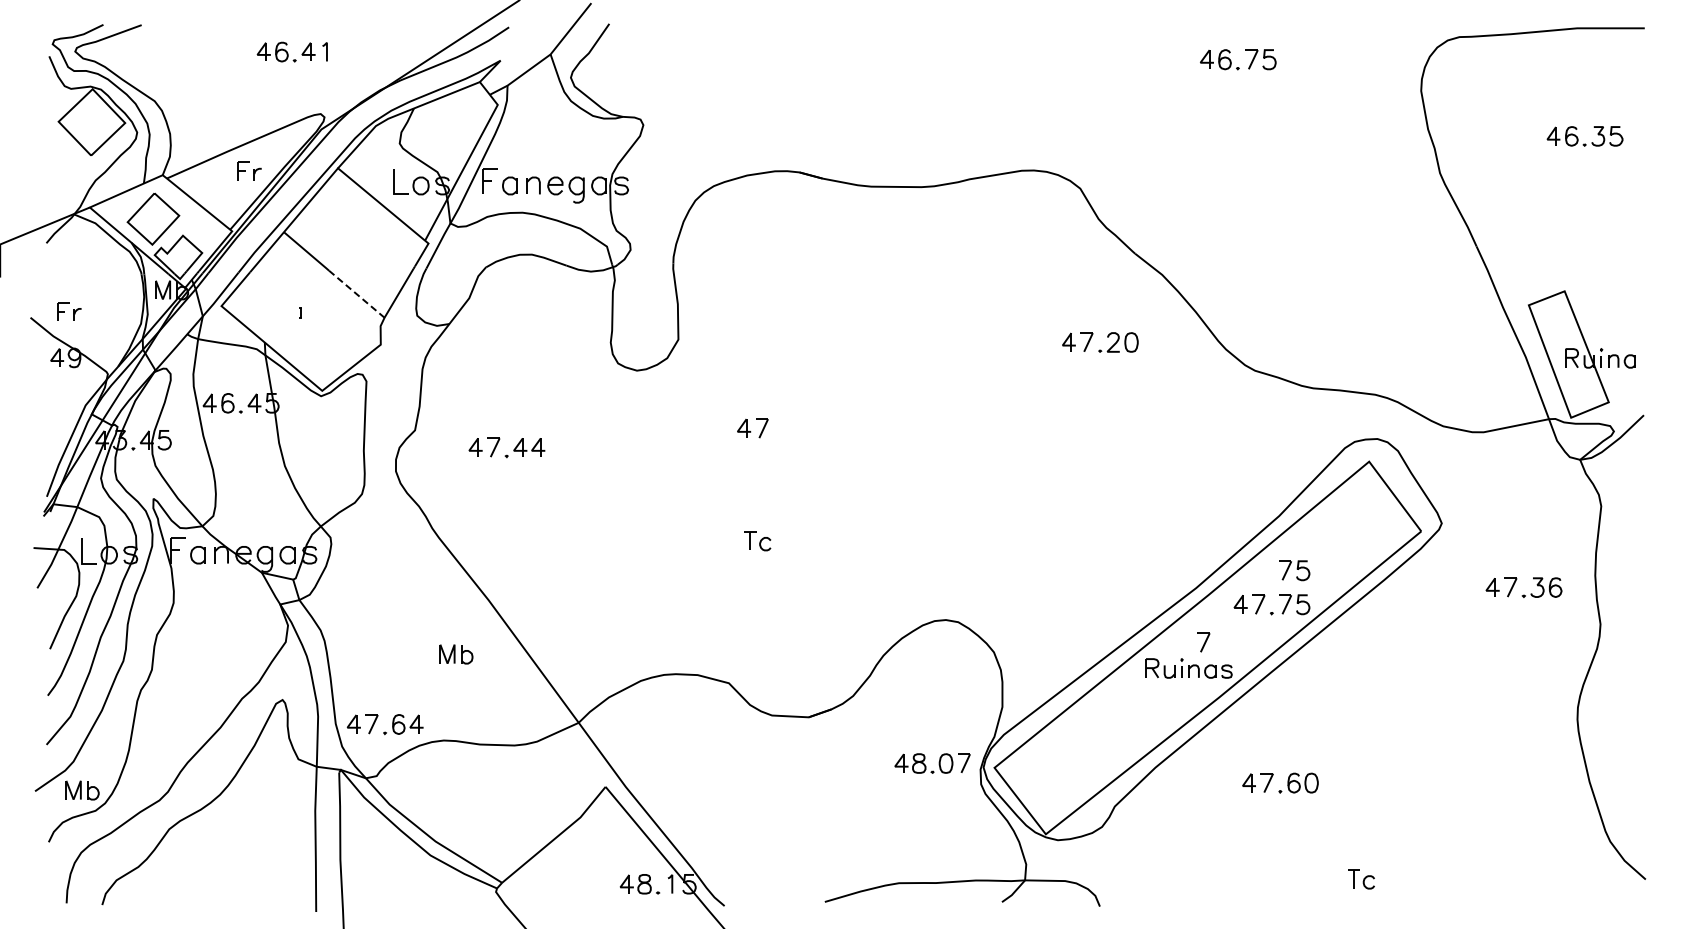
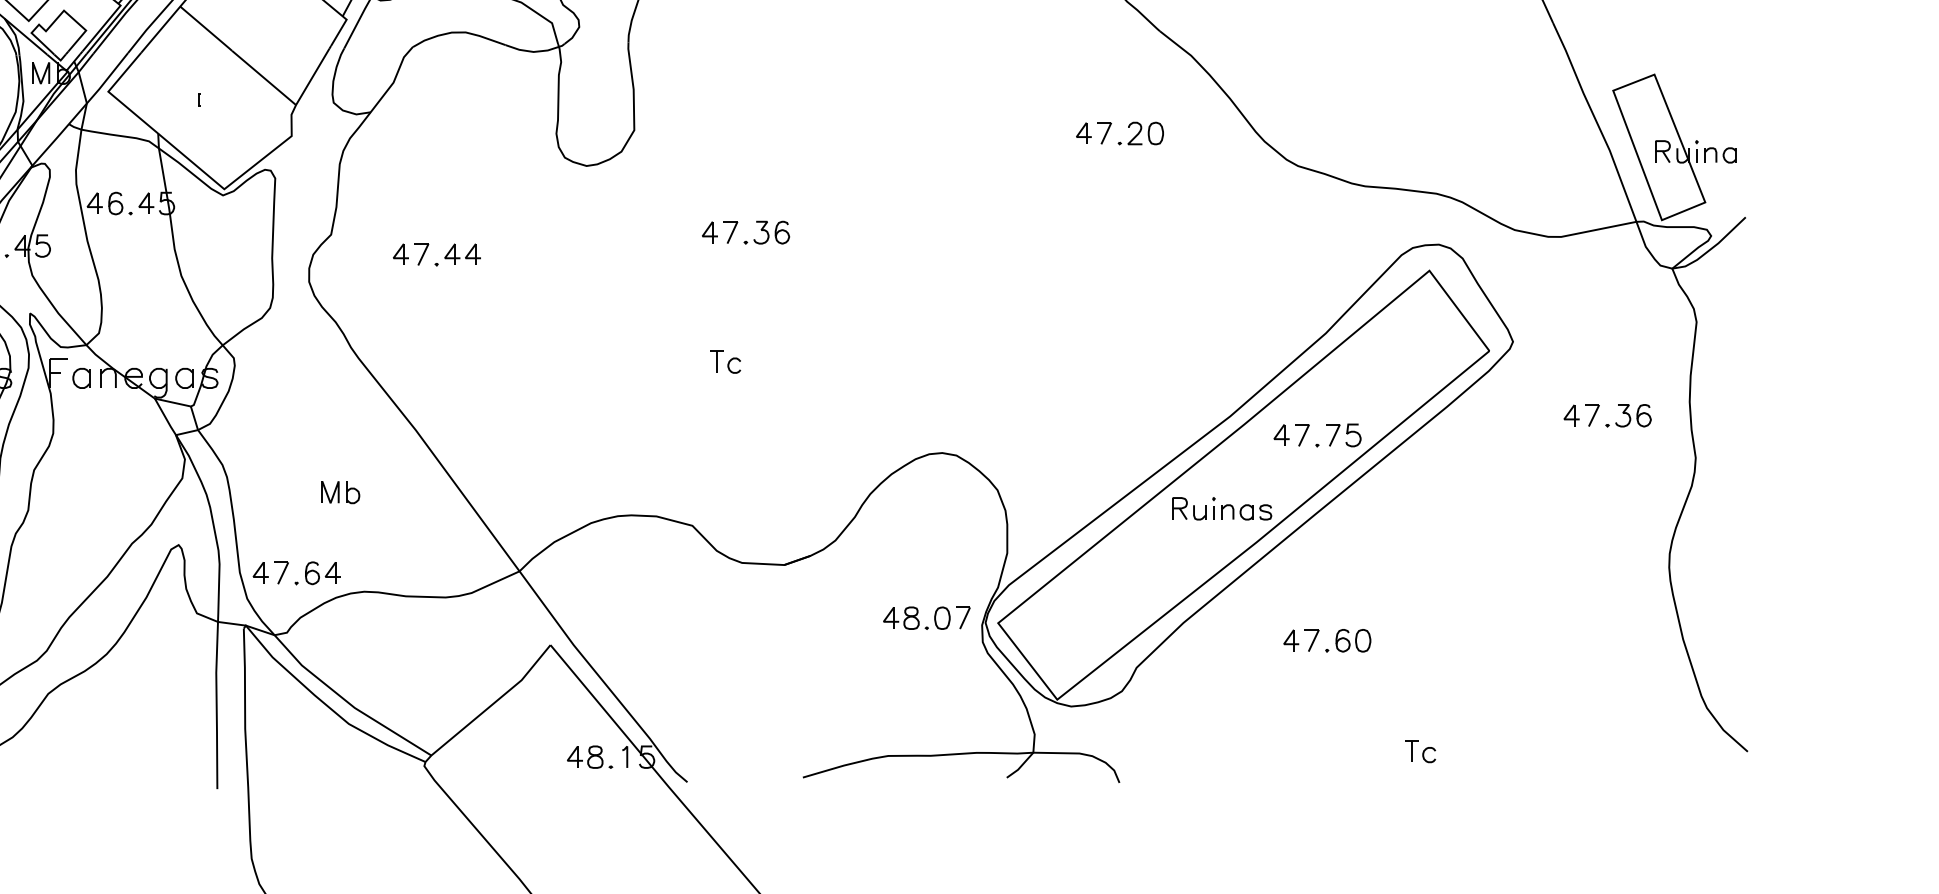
line: (357, 294) -> (264, 78), dashed -> solid
part: (793, 428) -> (766, 232), added
part: (1294, 570) -> (1343, 396), removed
part: (1203, 642) -> (1238, 478), removed
part: (456, 654) -> (340, 492), moved

